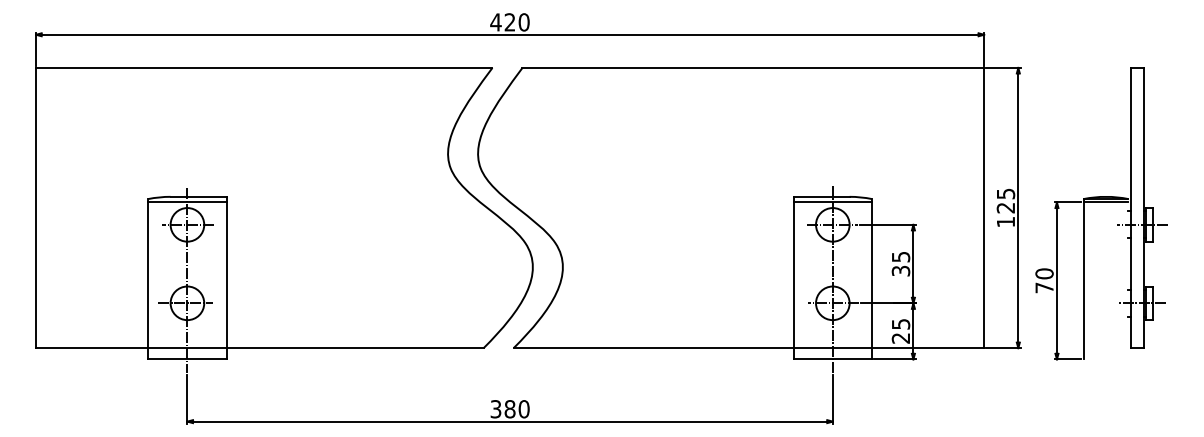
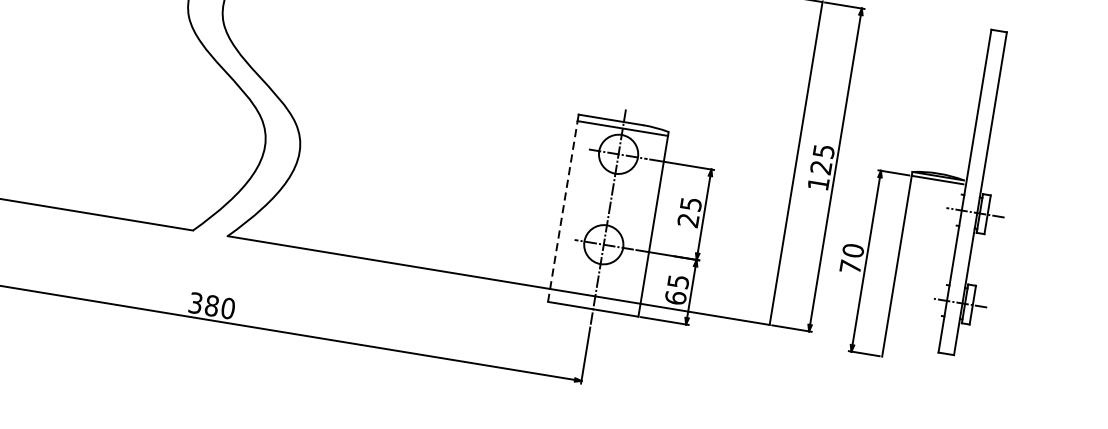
text: (901, 270) -> (689, 219), 35 -> 25
line: (793, 280) -> (562, 211), solid -> dashed
text: (900, 337) -> (675, 296), 25 -> 65

